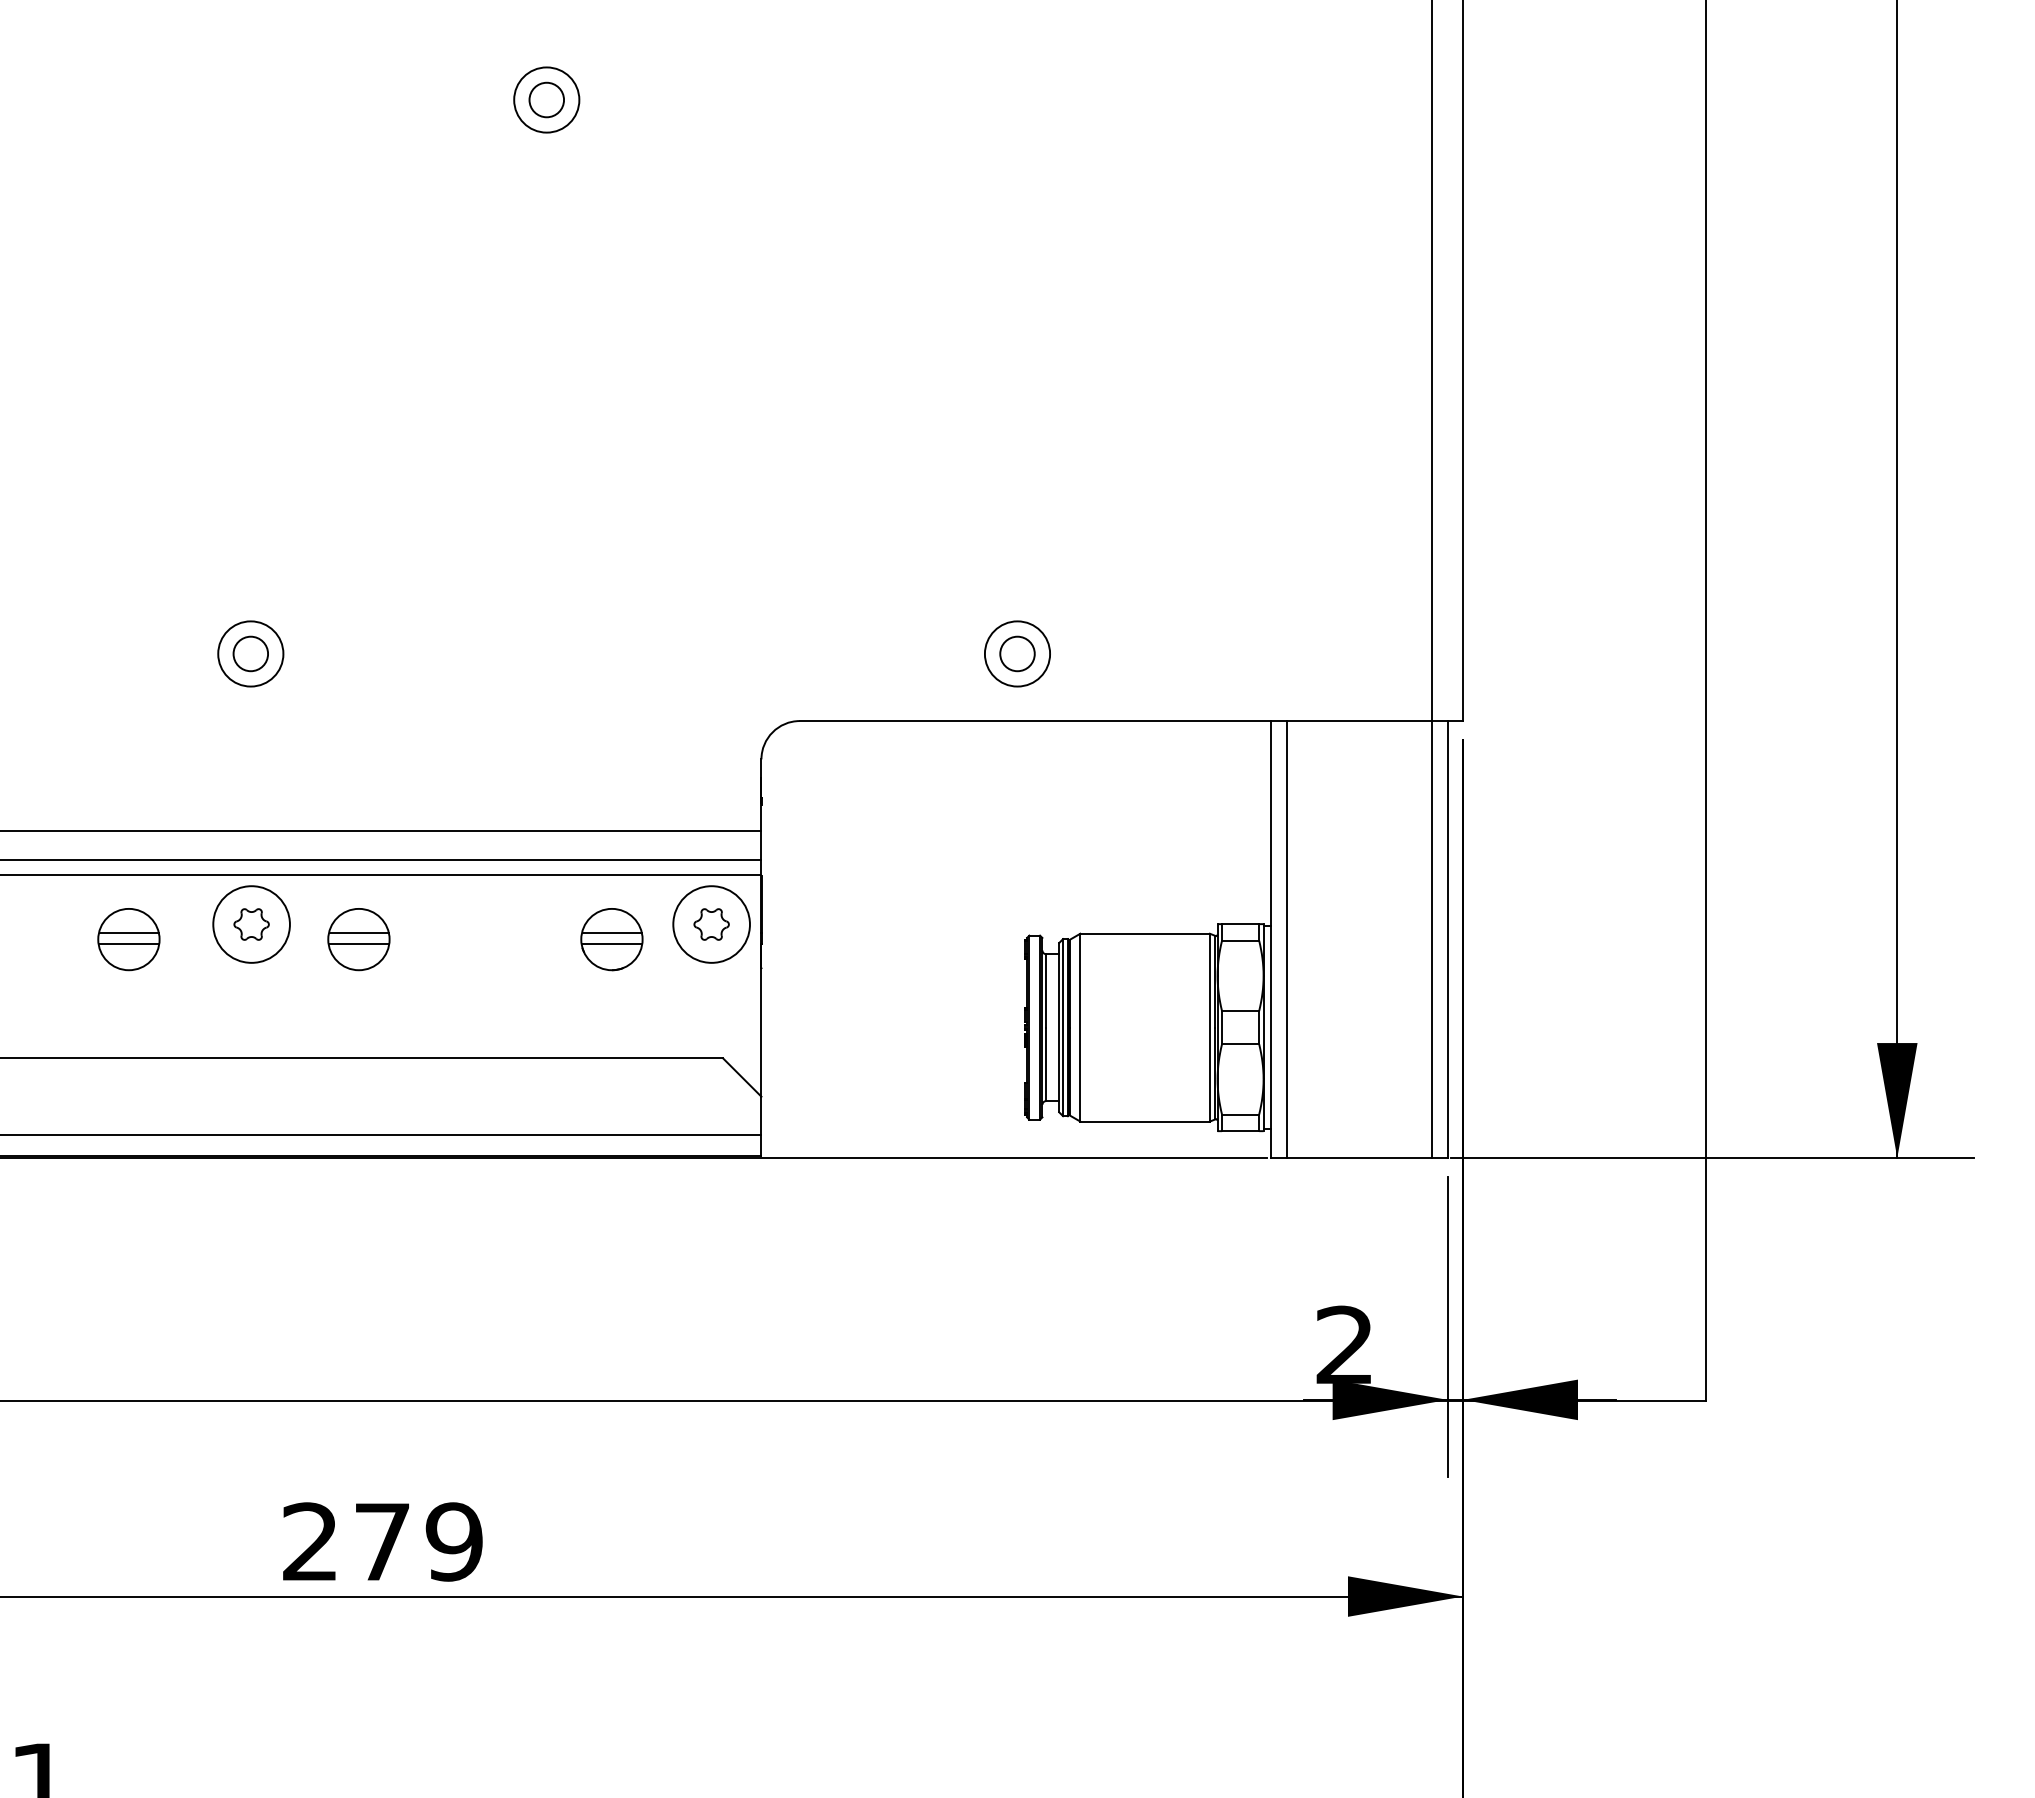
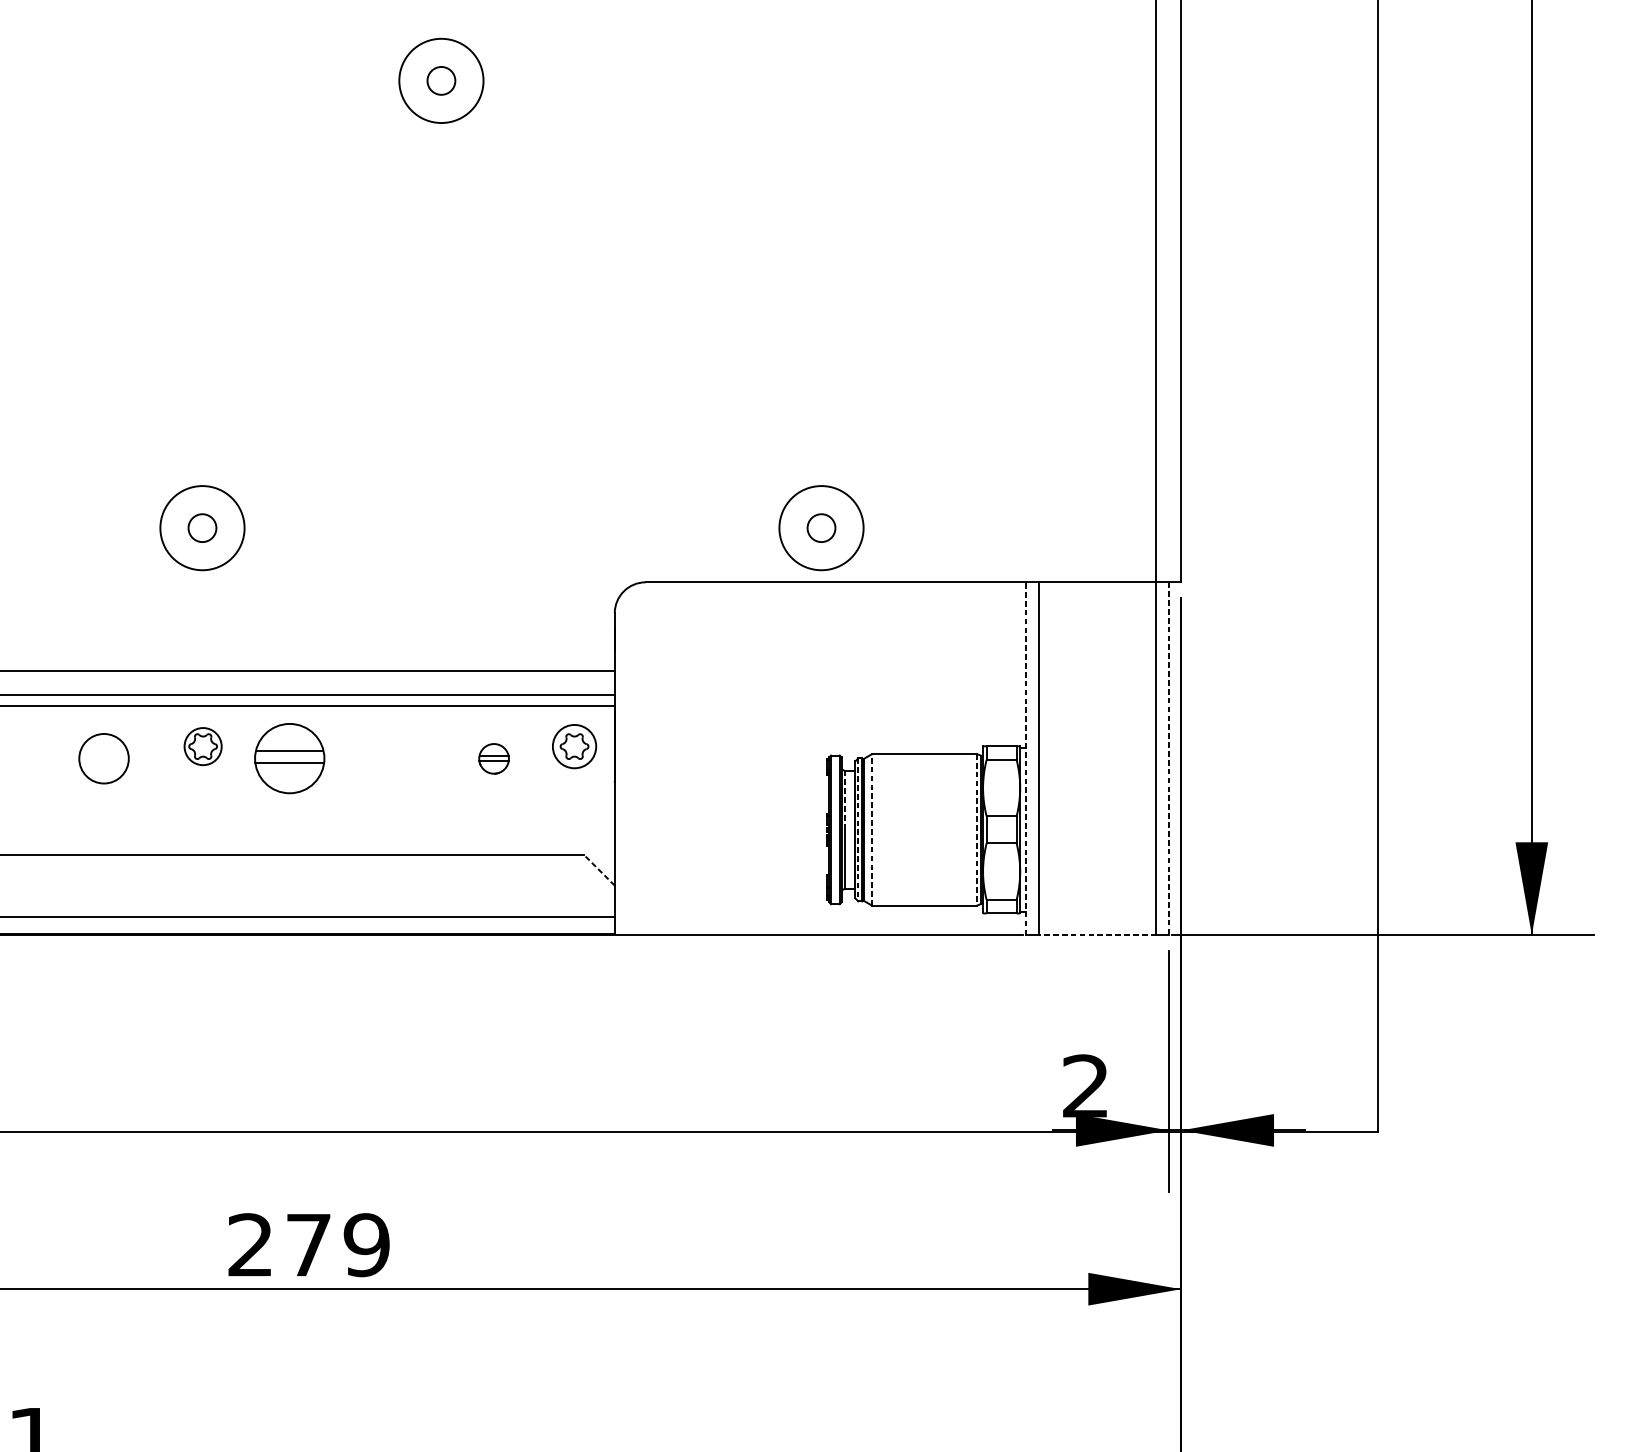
circle: (546, 99) -> (441, 80), size x1.6
circle: (250, 653) -> (202, 527), size x1.6
circle: (1017, 653) -> (821, 527), size x1.6
circle: (251, 924) -> (203, 746), size x0.6
circle: (711, 924) -> (574, 746), size x0.7
line: (128, 932) -> (103, 753), removed
part: (358, 939) -> (289, 758), size x1.4
part: (611, 939) -> (493, 758), size x0.6
line: (1271, 939) -> (1026, 758), solid -> dashed
line: (1447, 939) -> (1168, 758), solid -> dashed
line: (128, 943) -> (103, 761), removed
line: (1046, 990) -> (844, 799), solid -> dashed
line: (1063, 1027) -> (858, 829), solid -> dashed
line: (1080, 1027) -> (872, 829), solid -> dashed
line: (1209, 1027) -> (976, 829), solid -> dashed
line: (741, 1077) -> (598, 870), solid -> dashed
line: (1359, 1158) -> (1097, 935), solid -> dashed

